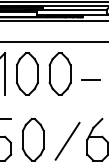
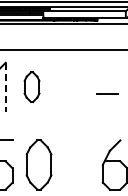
part: (26, 73) -> (31, 86), size x0.6
part: (60, 73) -> (70, 86), removed
line: (4, 74) -> (5, 87), solid -> dashed
line: (67, 141) -> (79, 166), removed

